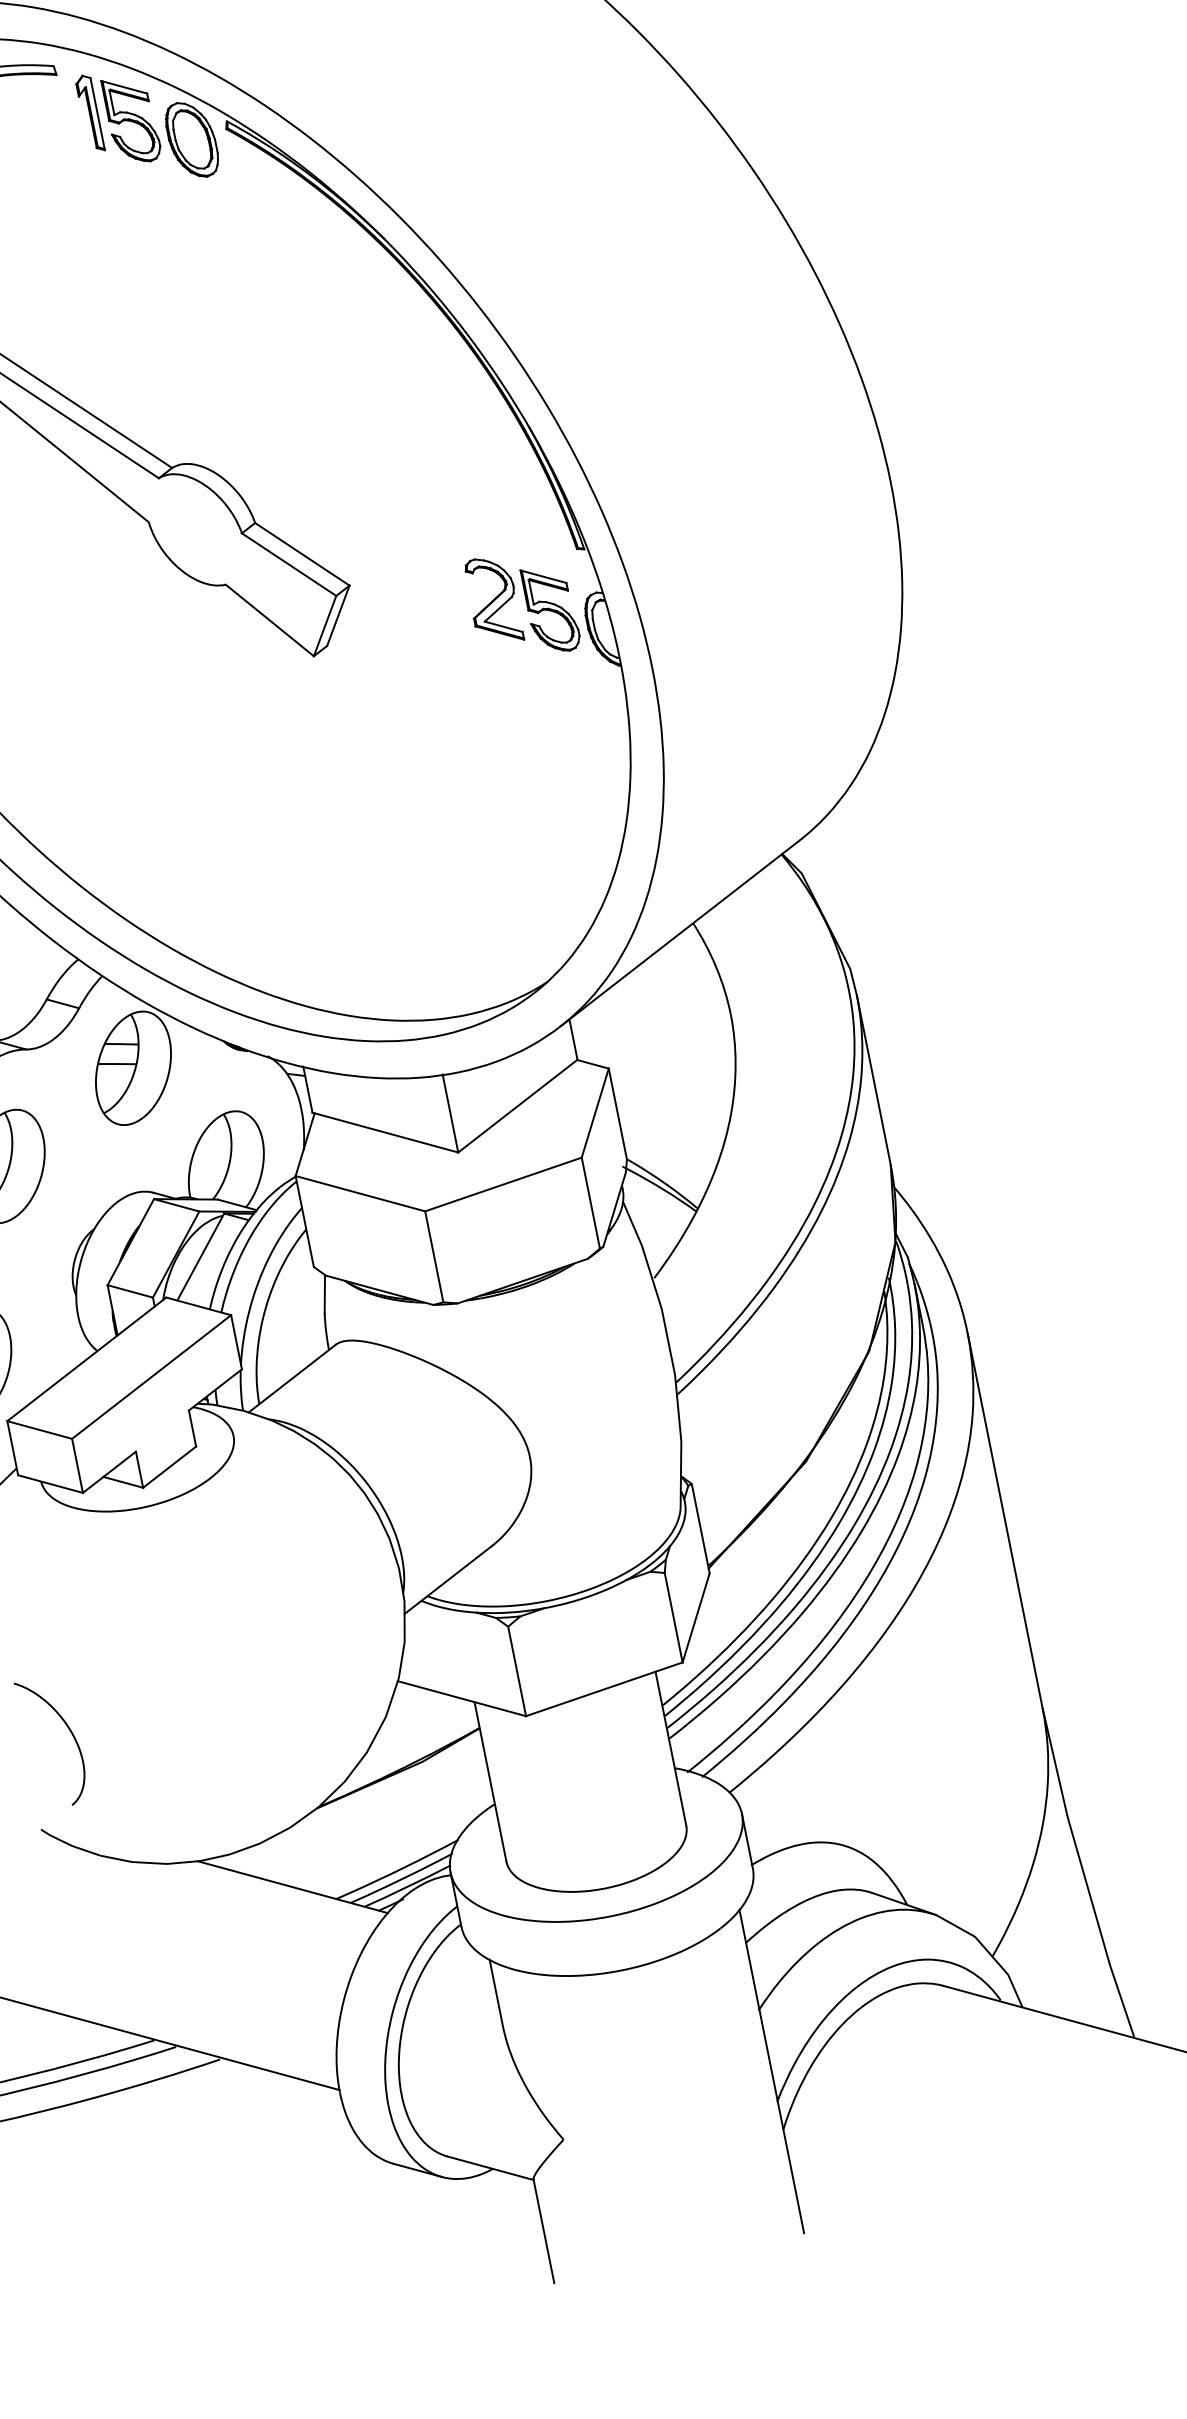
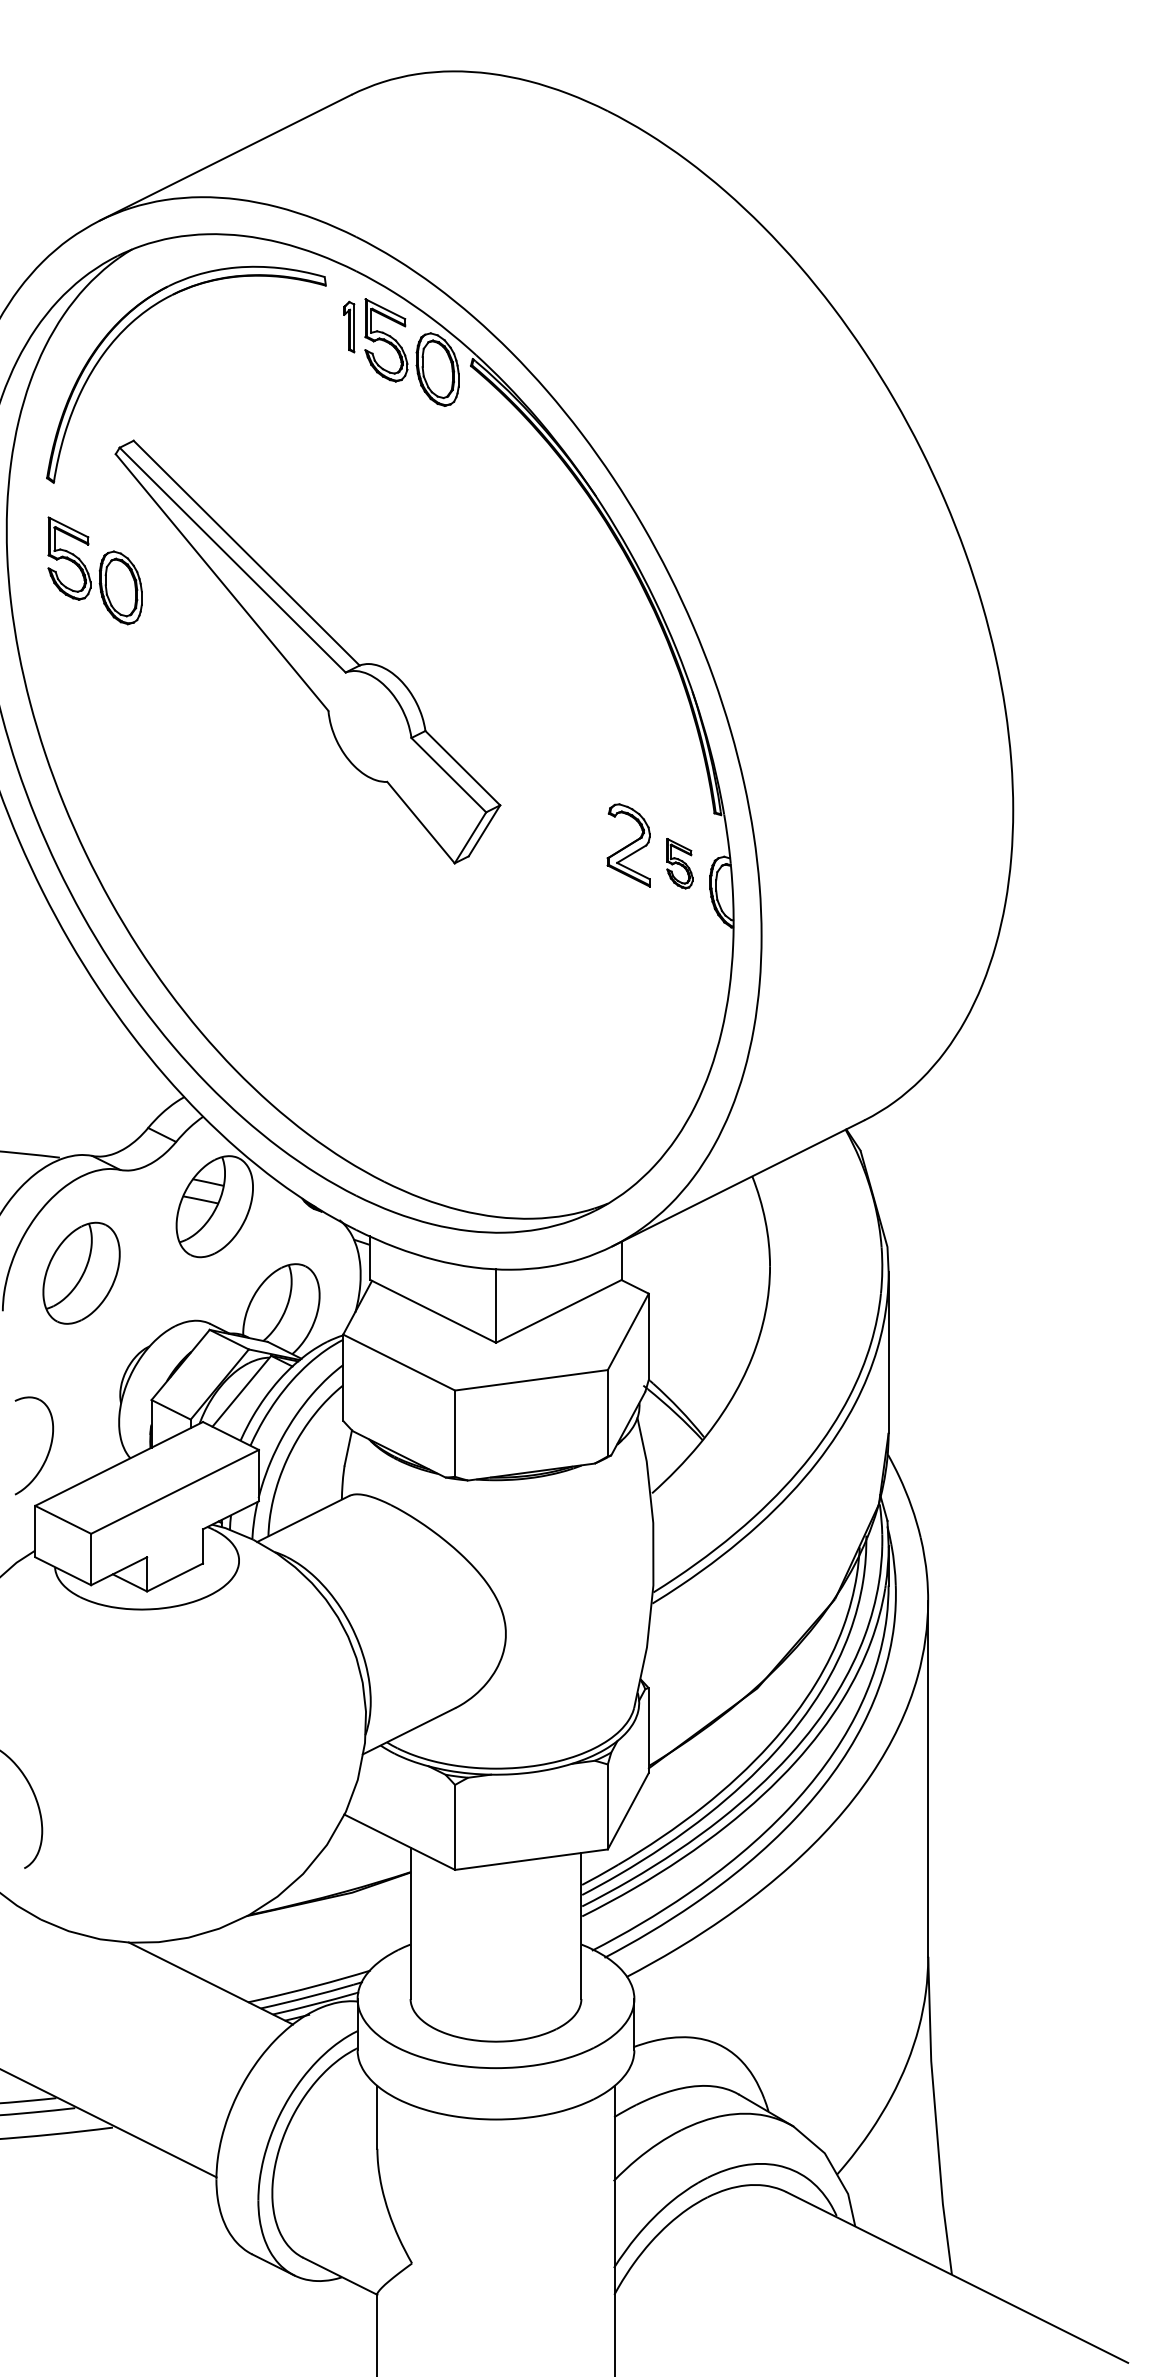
part: (90, 114) -> (349, 327), size x0.7
part: (550, 609) -> (679, 863), size x0.6

